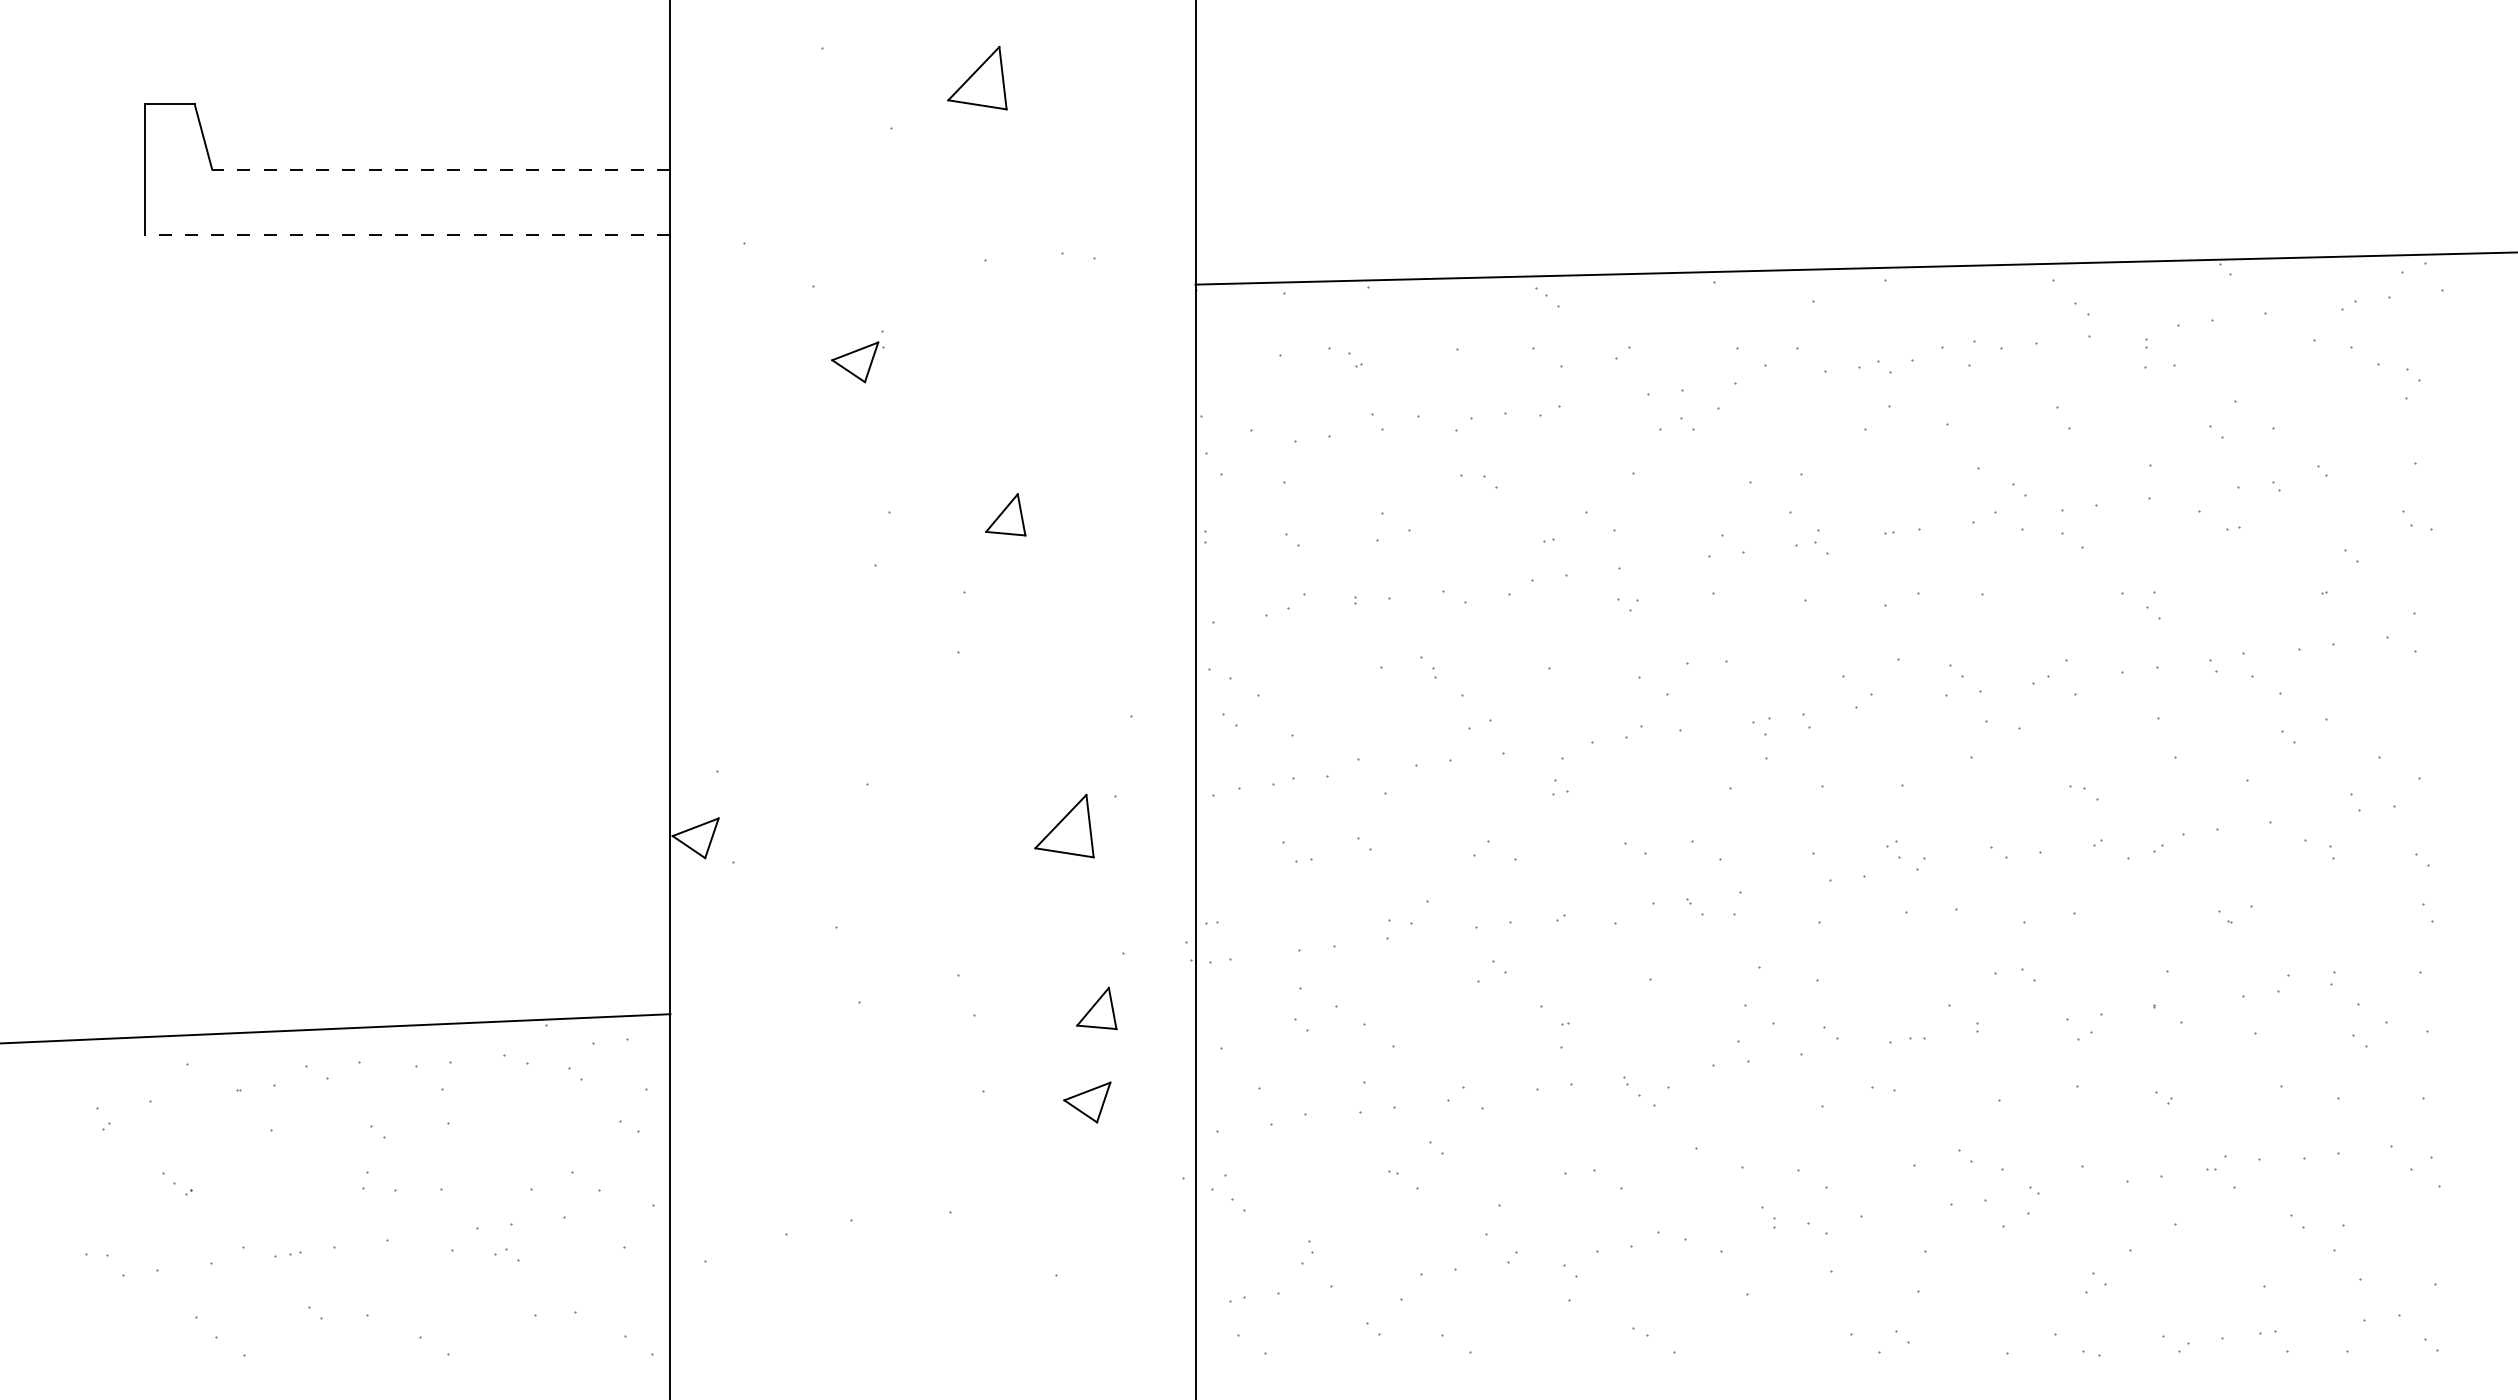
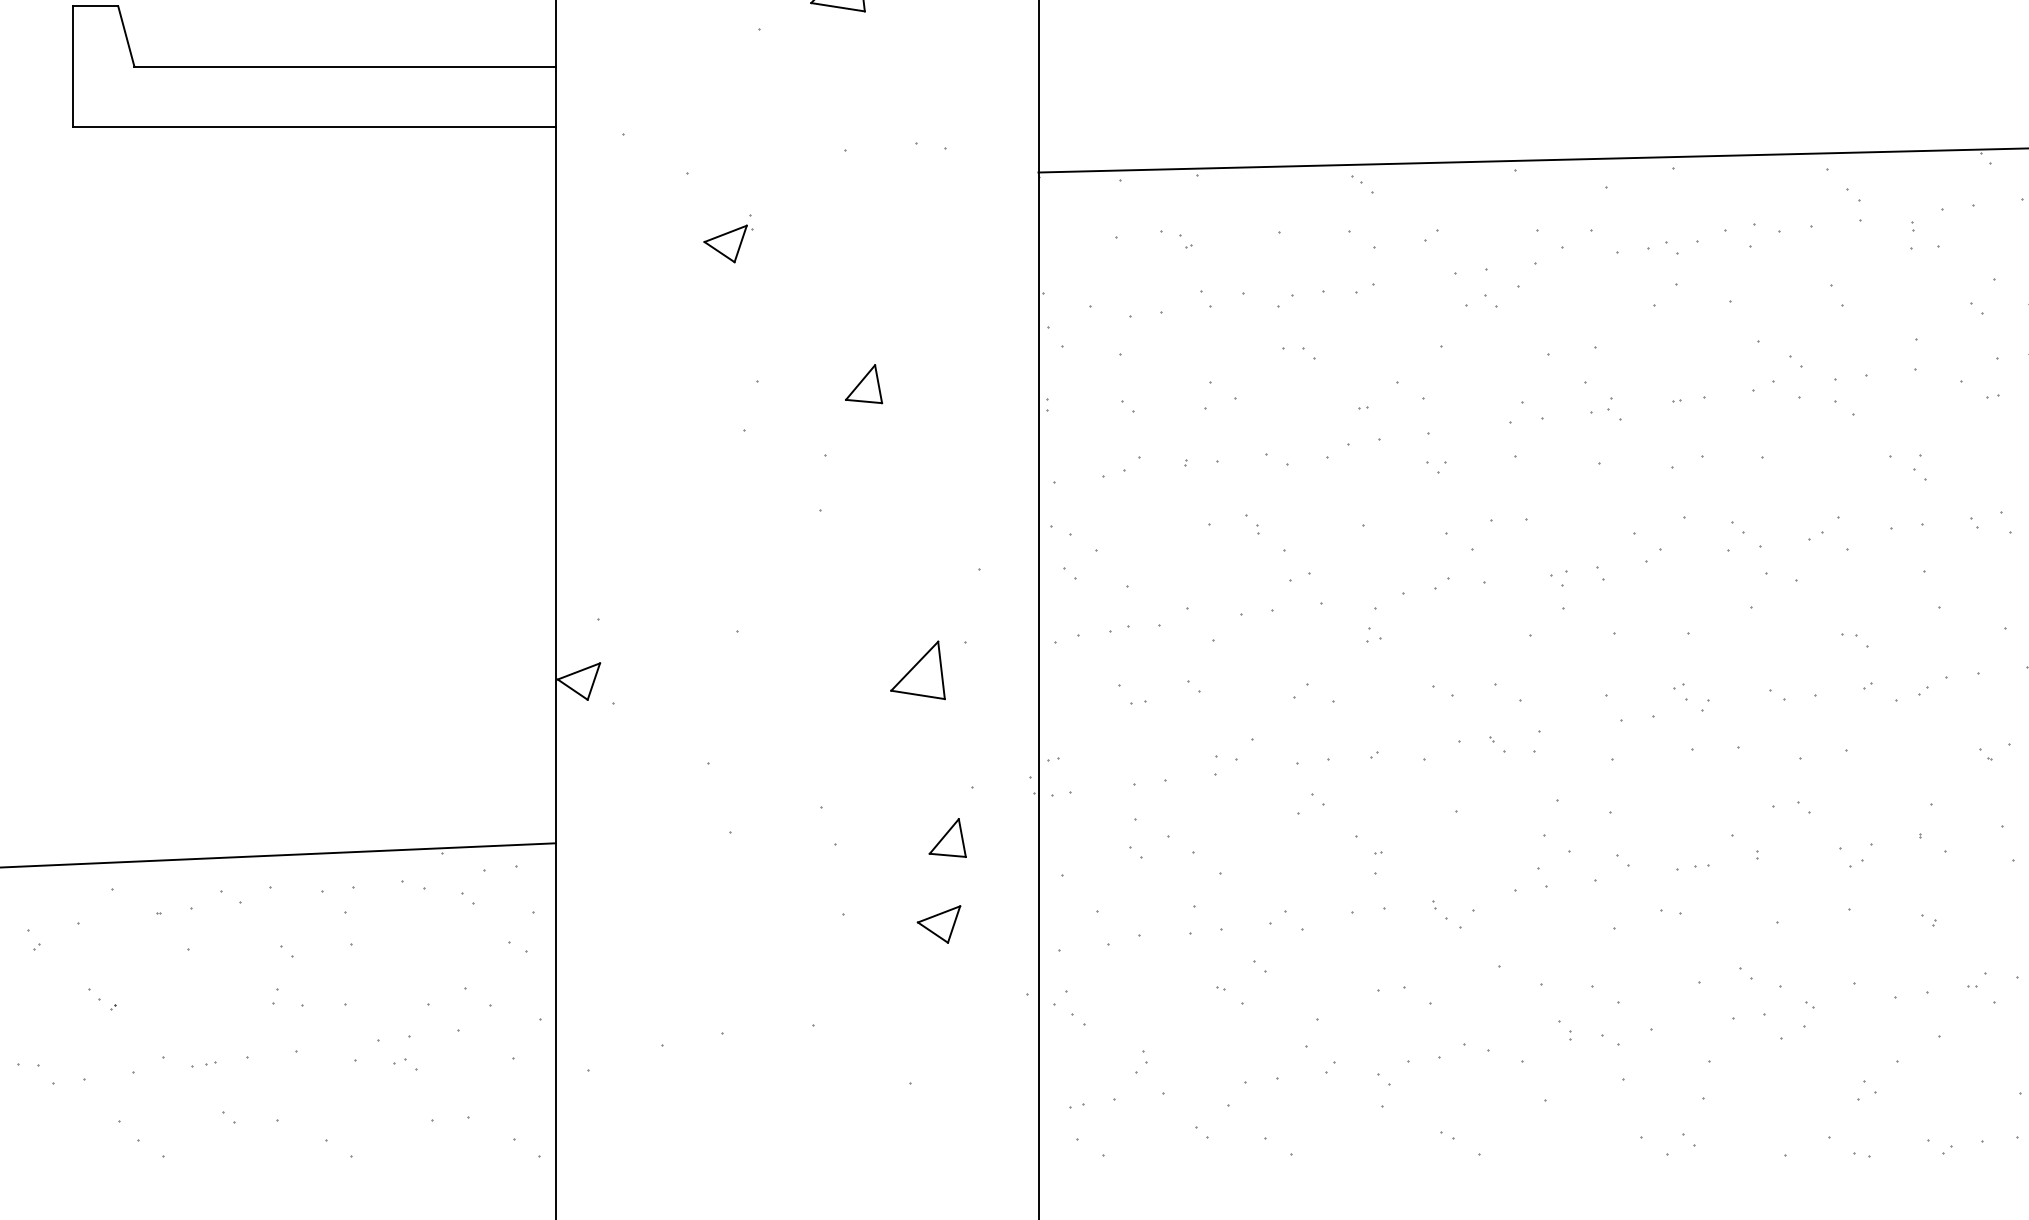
line: (440, 169) -> (344, 66), dashed -> solid
line: (407, 235) -> (313, 127), dashed -> solid

